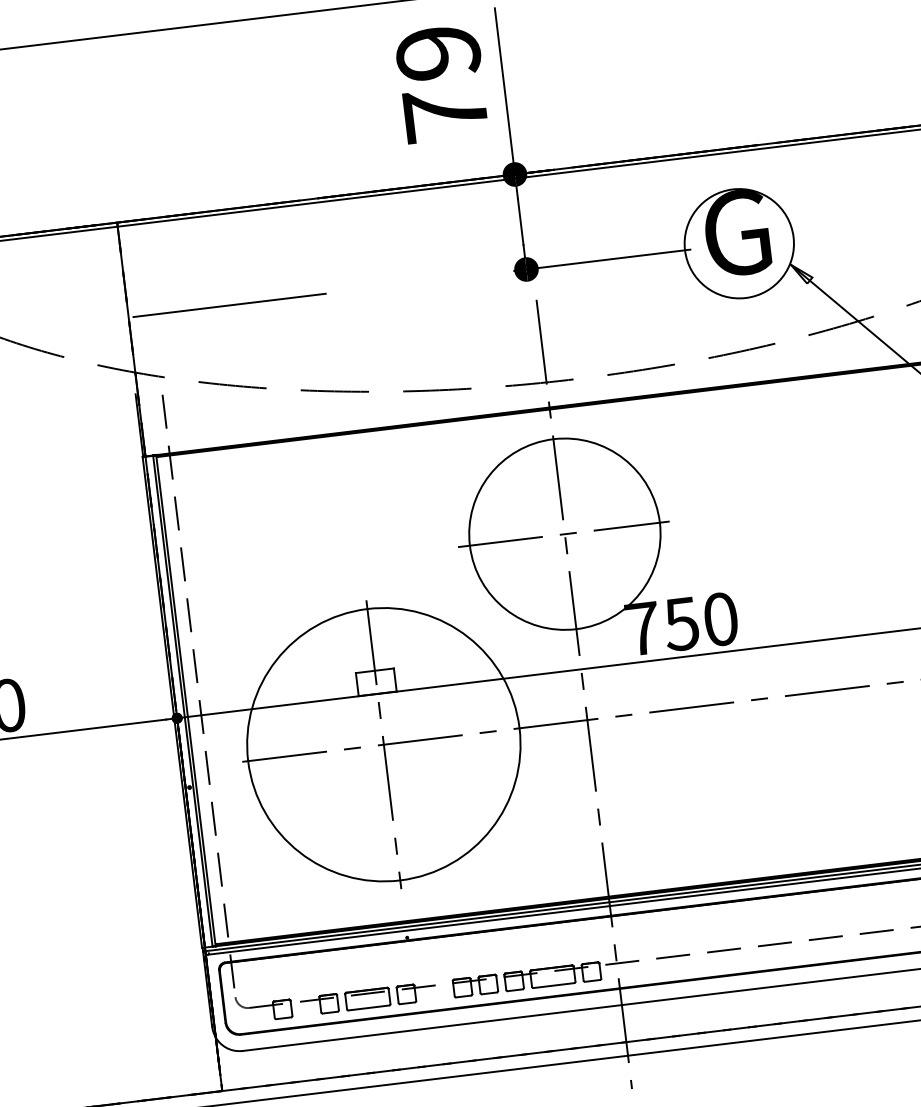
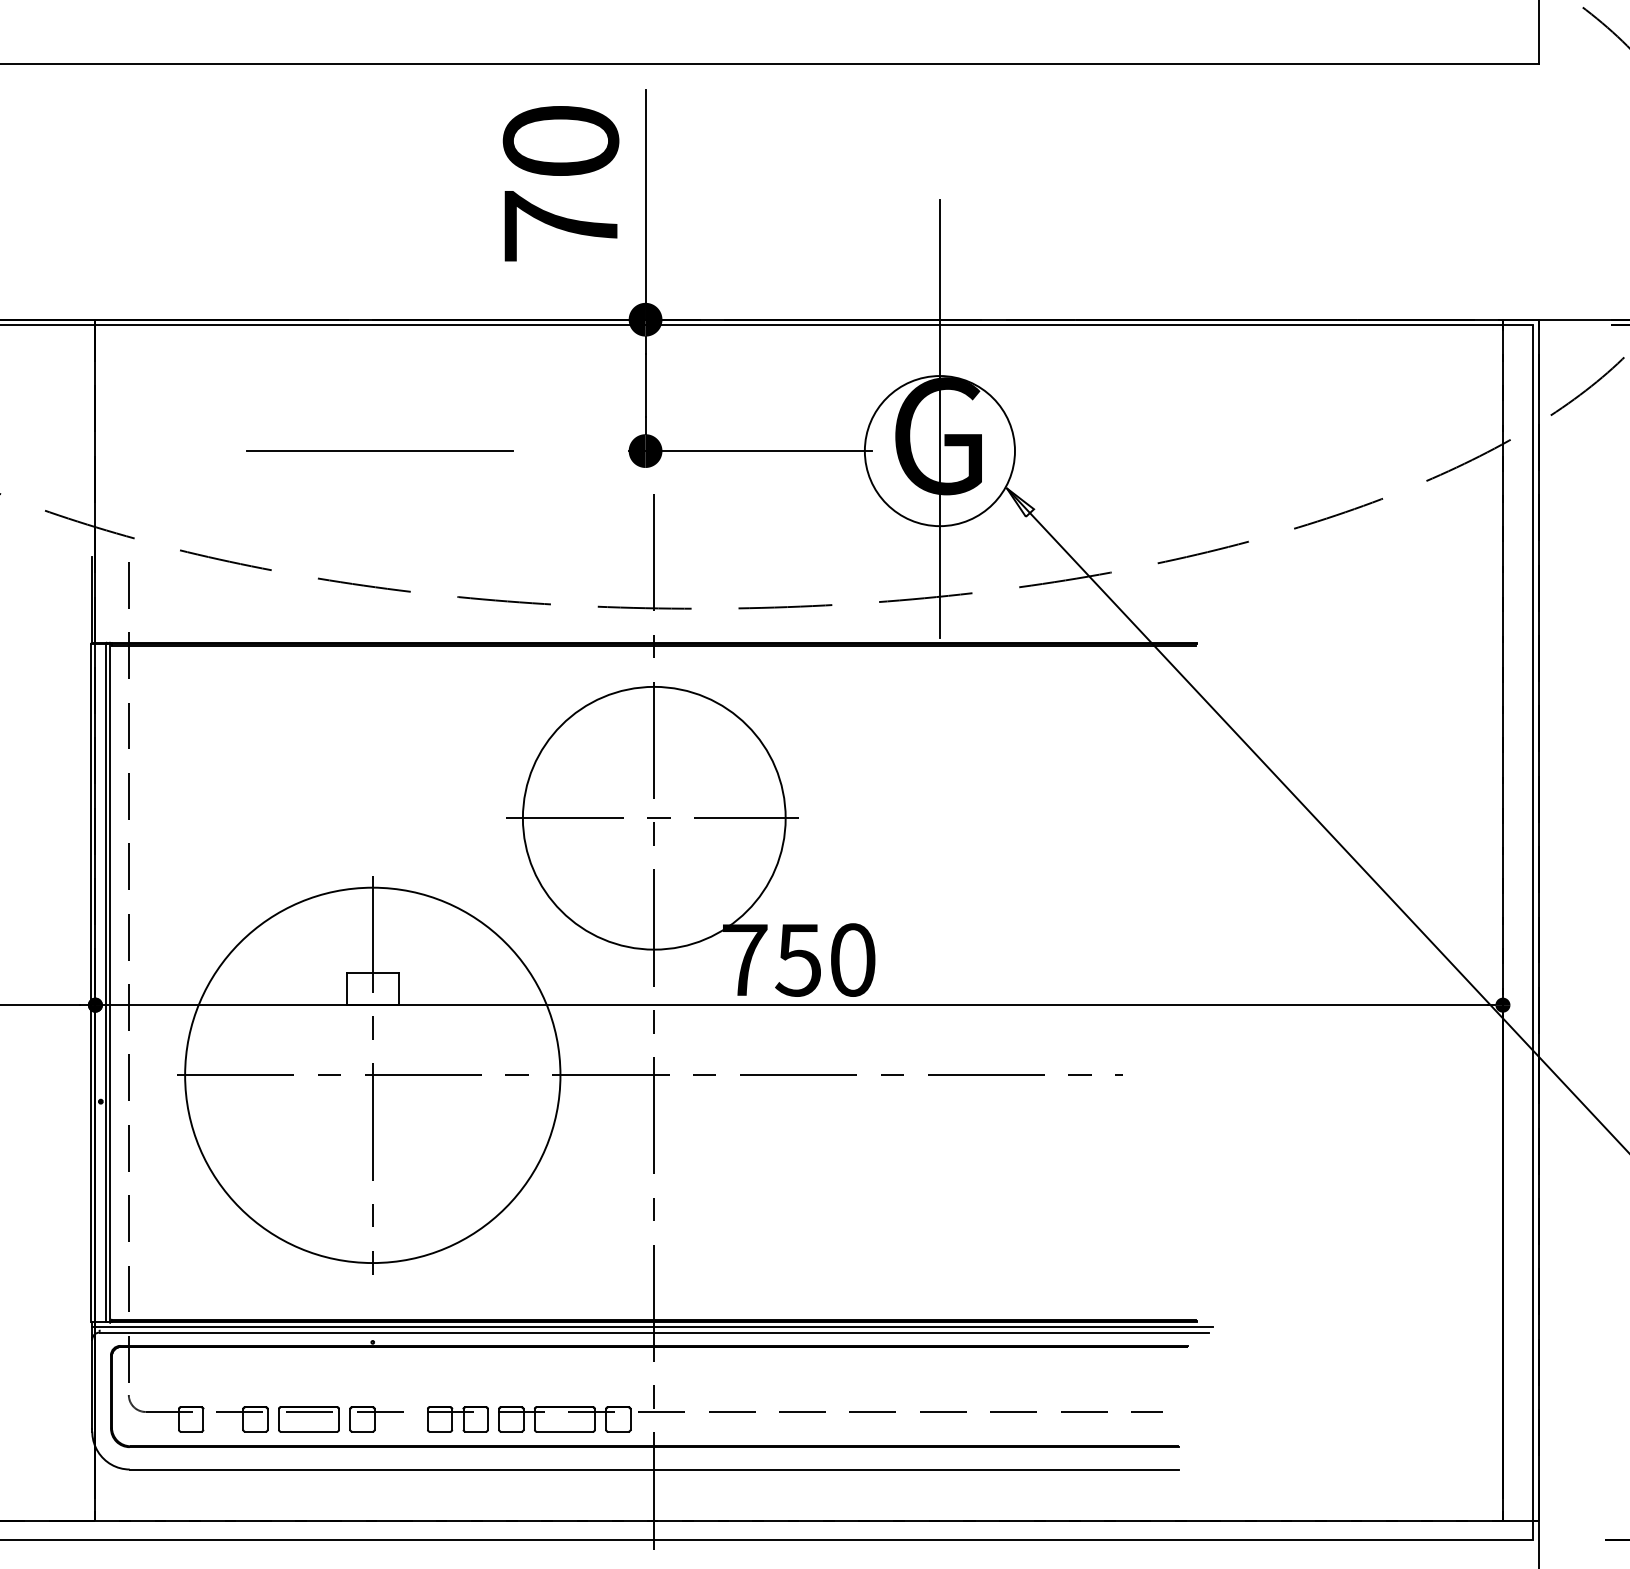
text: (437, 53) -> (560, 141), 79 -> 70
line: (736, 220) -> (939, 418), added
line: (229, 305) -> (379, 450), moved

